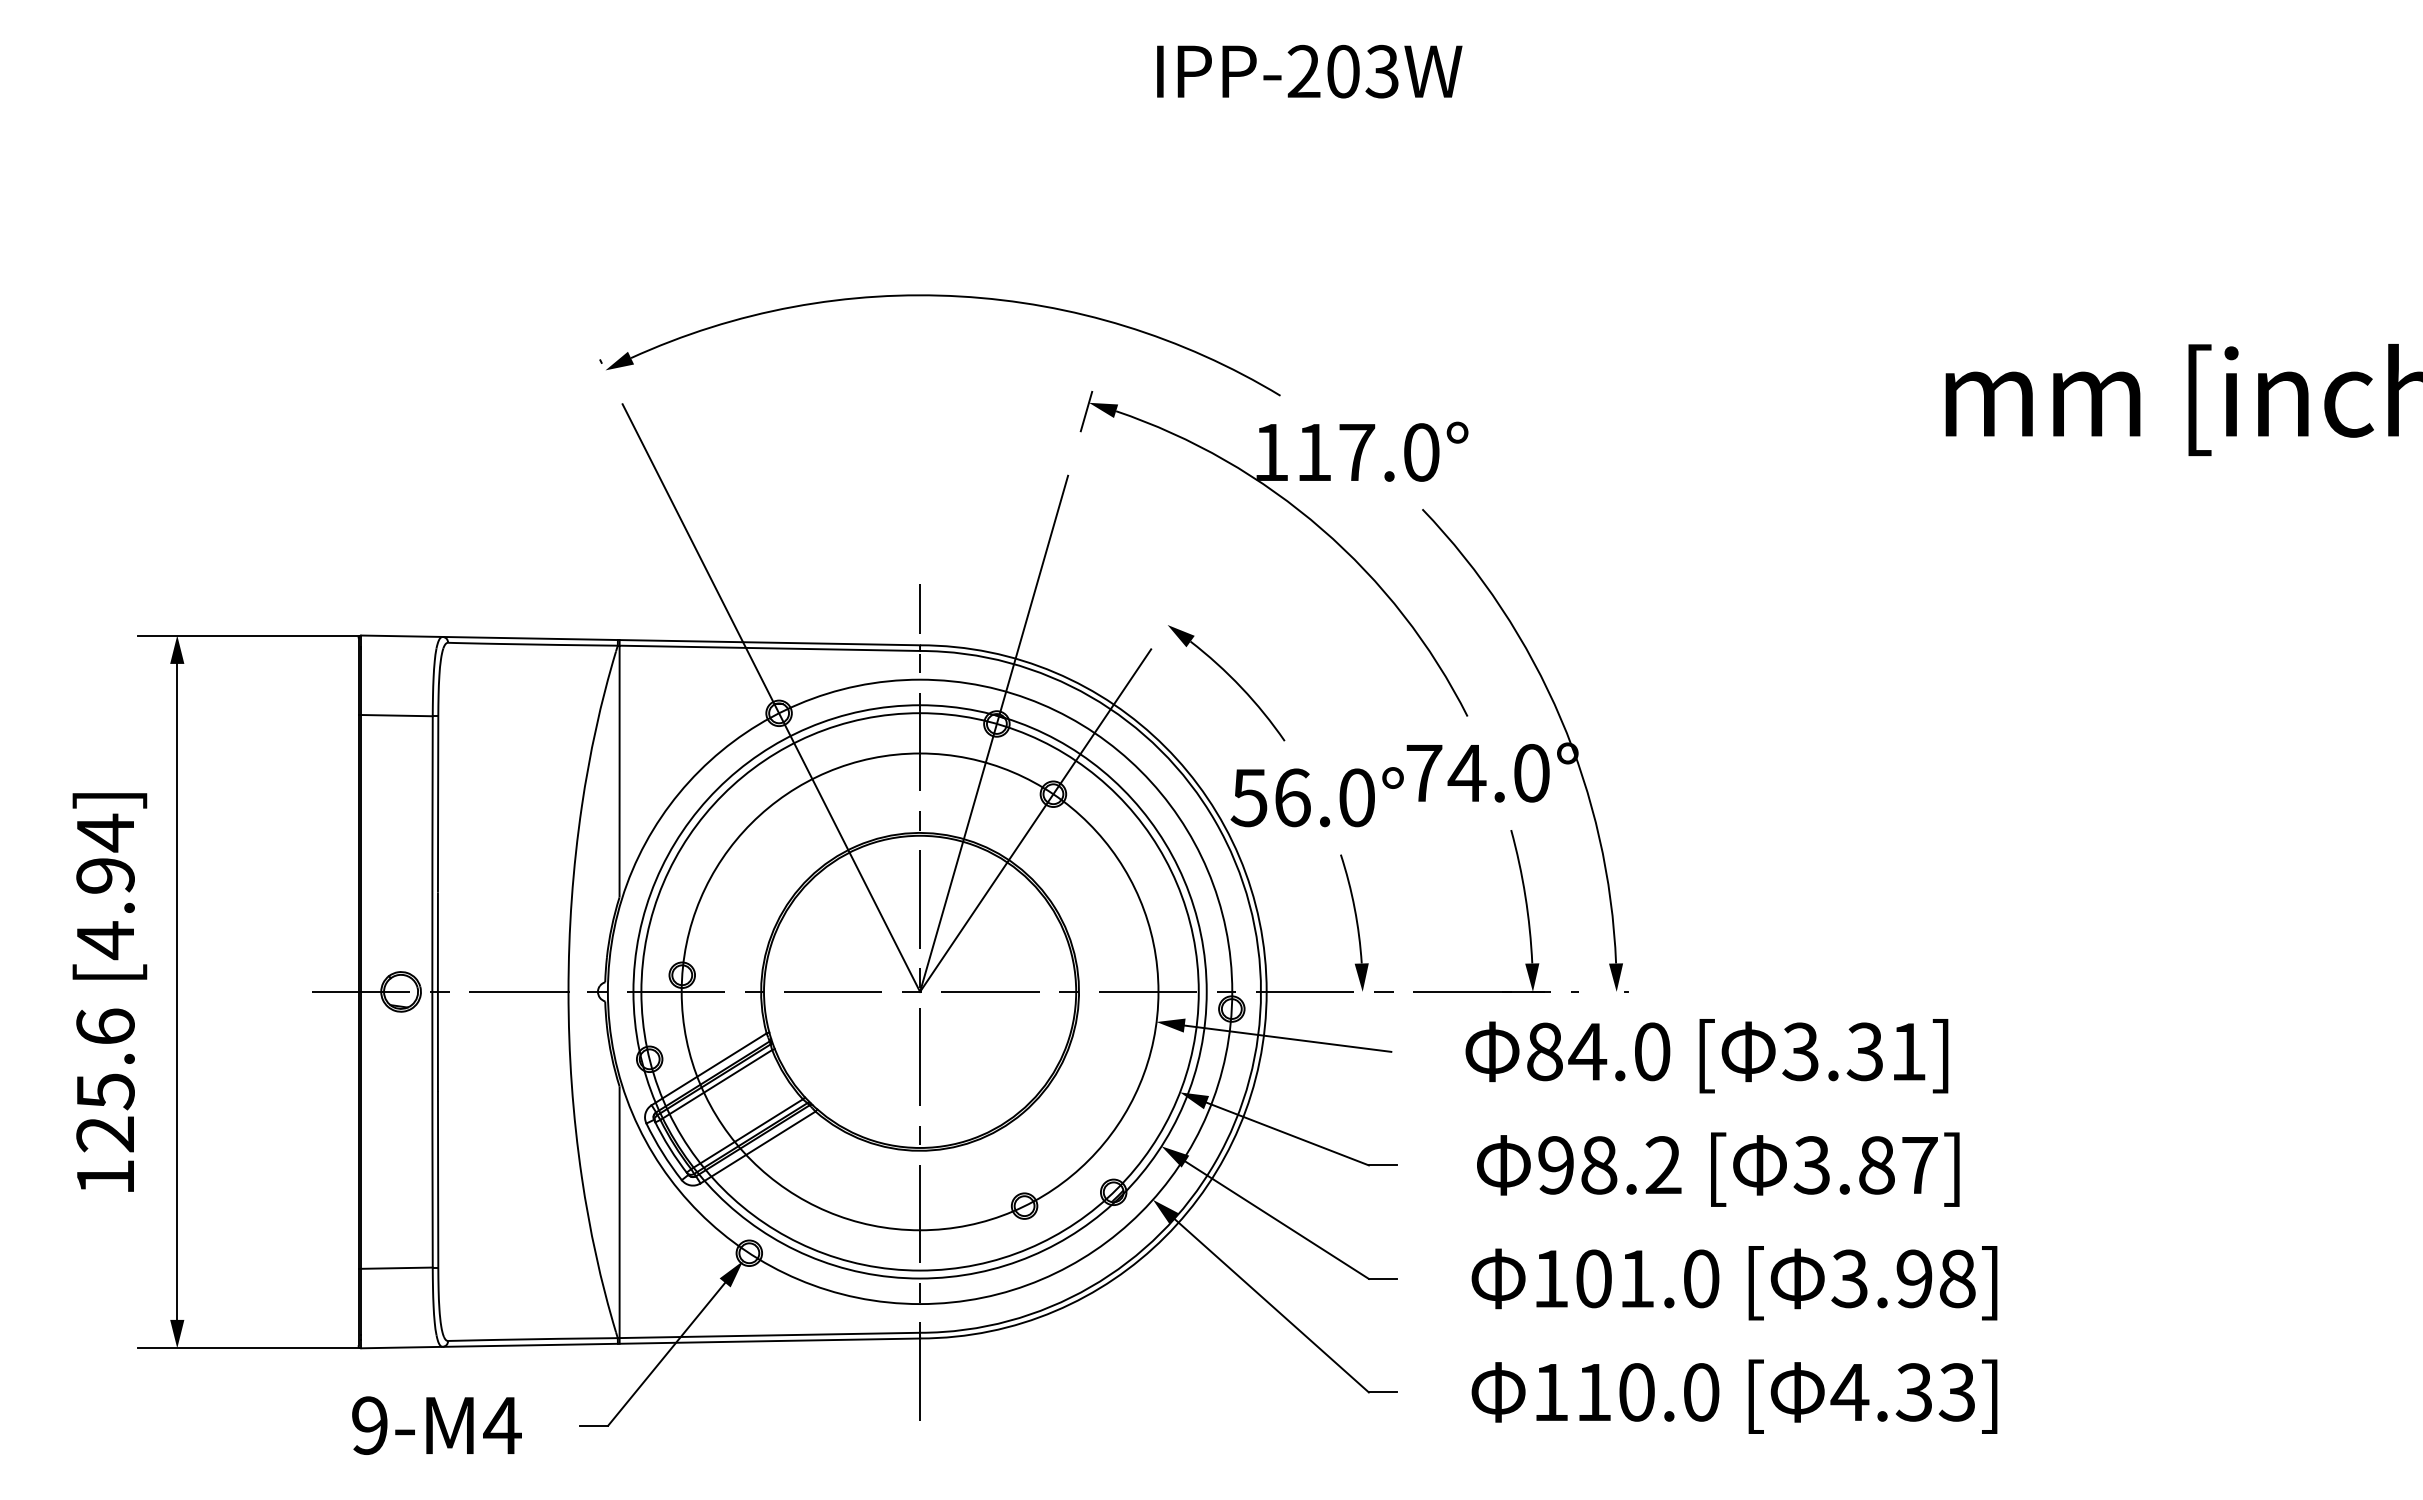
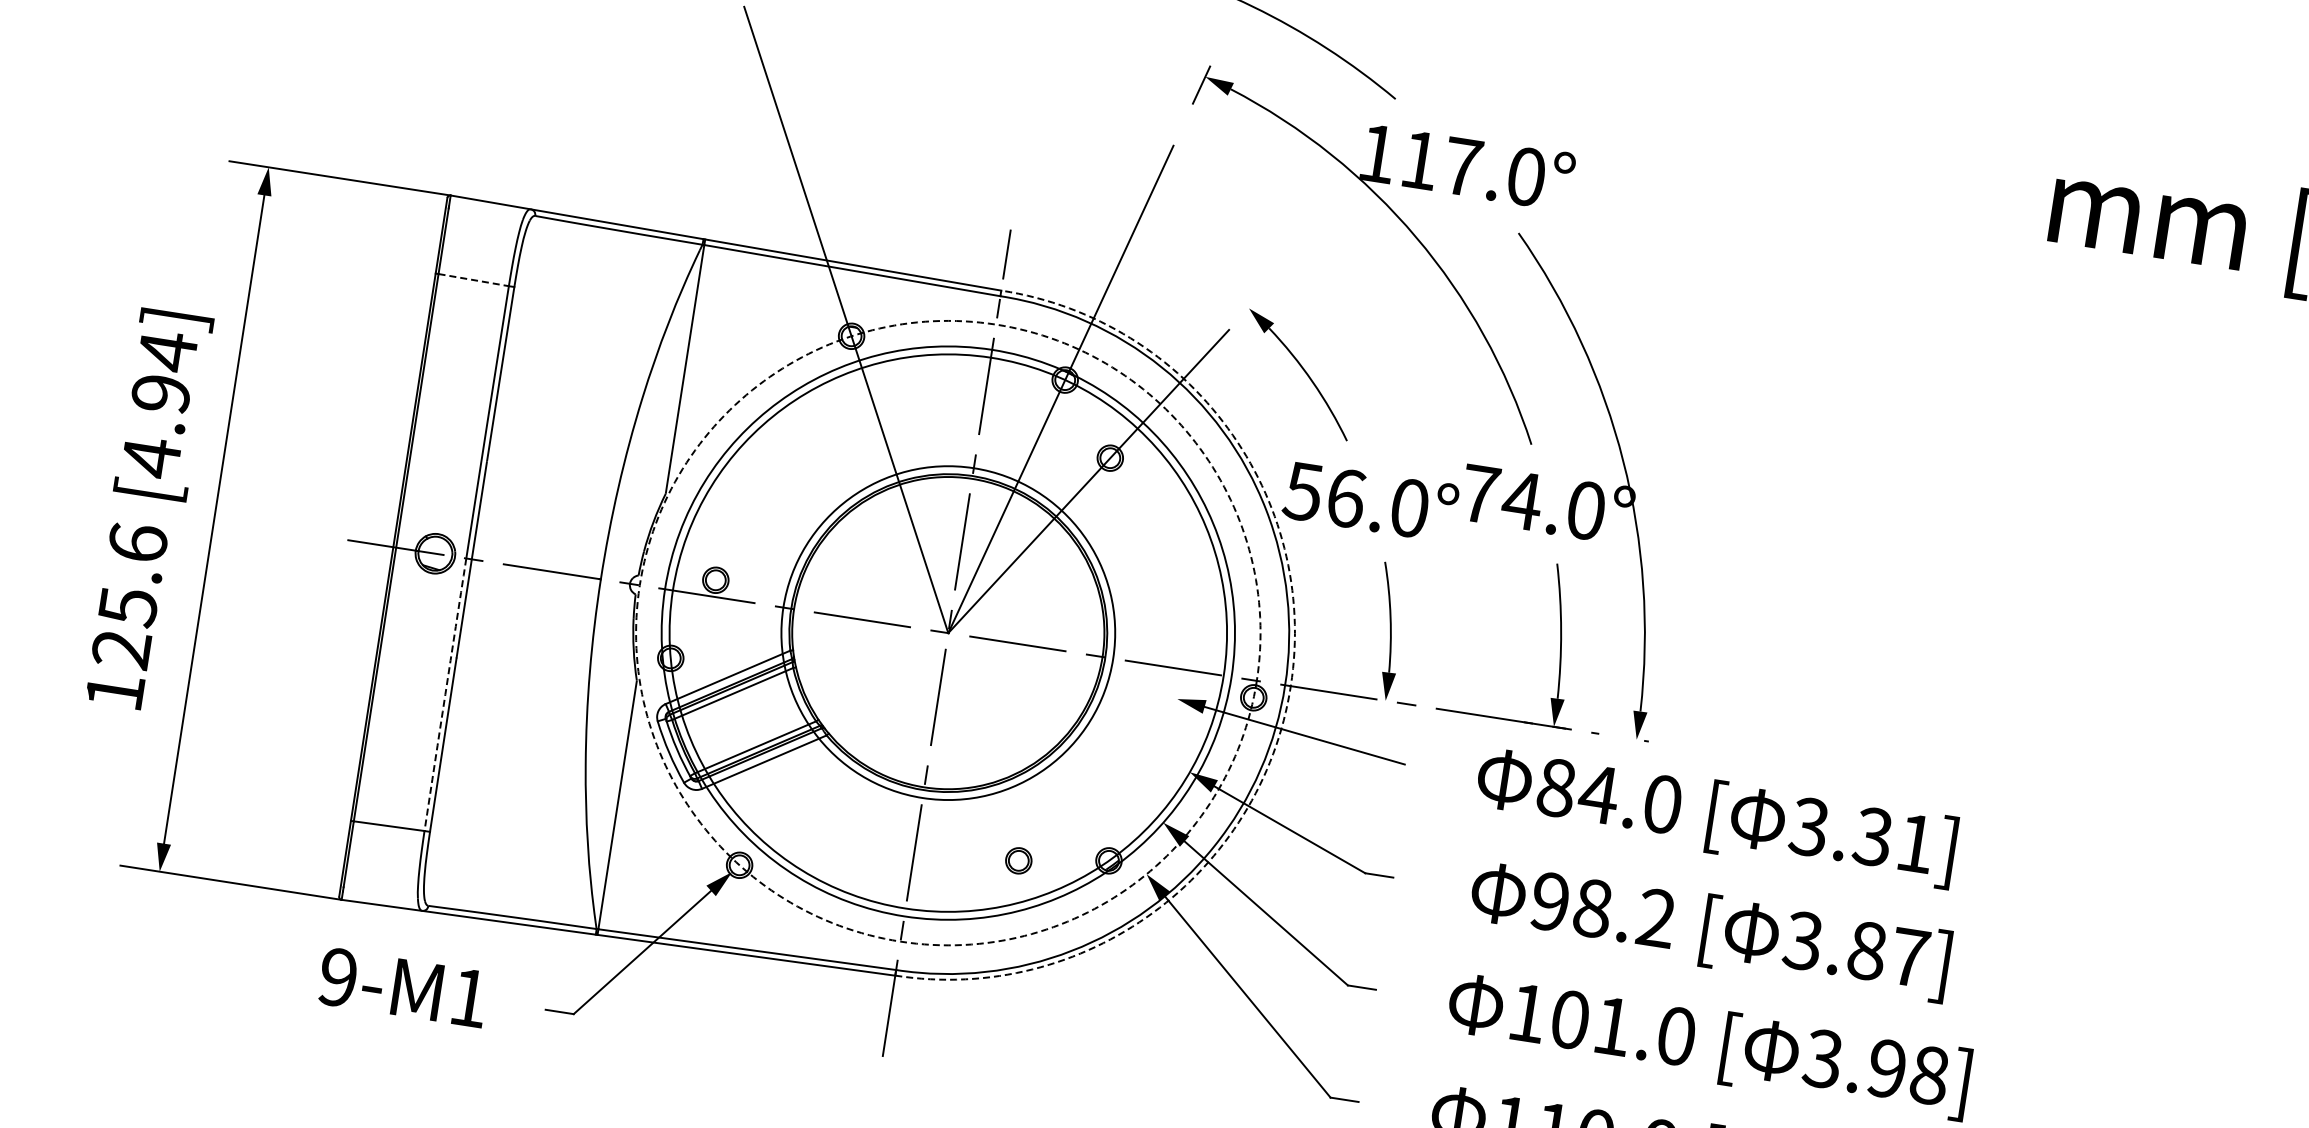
line: (397, 715) -> (474, 280), solid -> dashed
circle: (919, 991) -> (947, 632), size x0.7
circle: (919, 991) -> (947, 632), solid -> dashed
arc: (1266, 991) -> (1290, 685), solid -> dashed
arc: (432, 1129) -> (445, 694), solid -> dashed
text: (502, 1425) -> (469, 997), 9-M4 -> 9-M1

